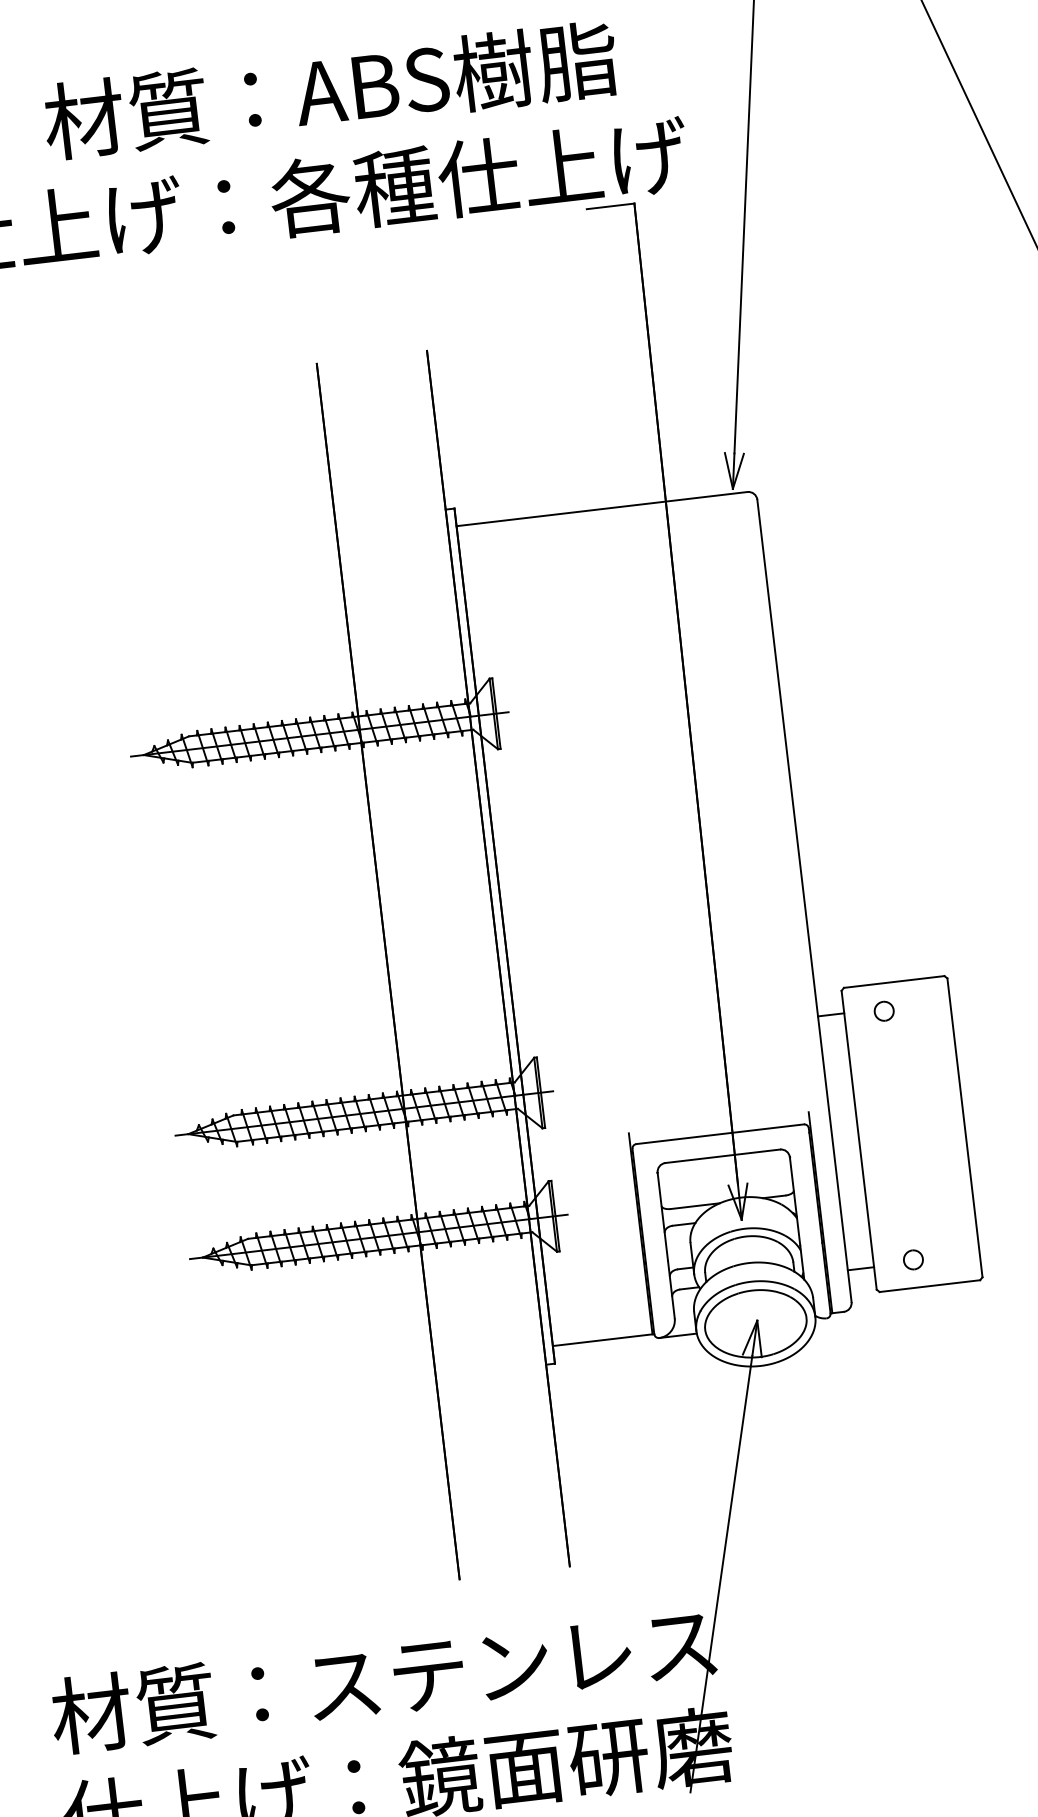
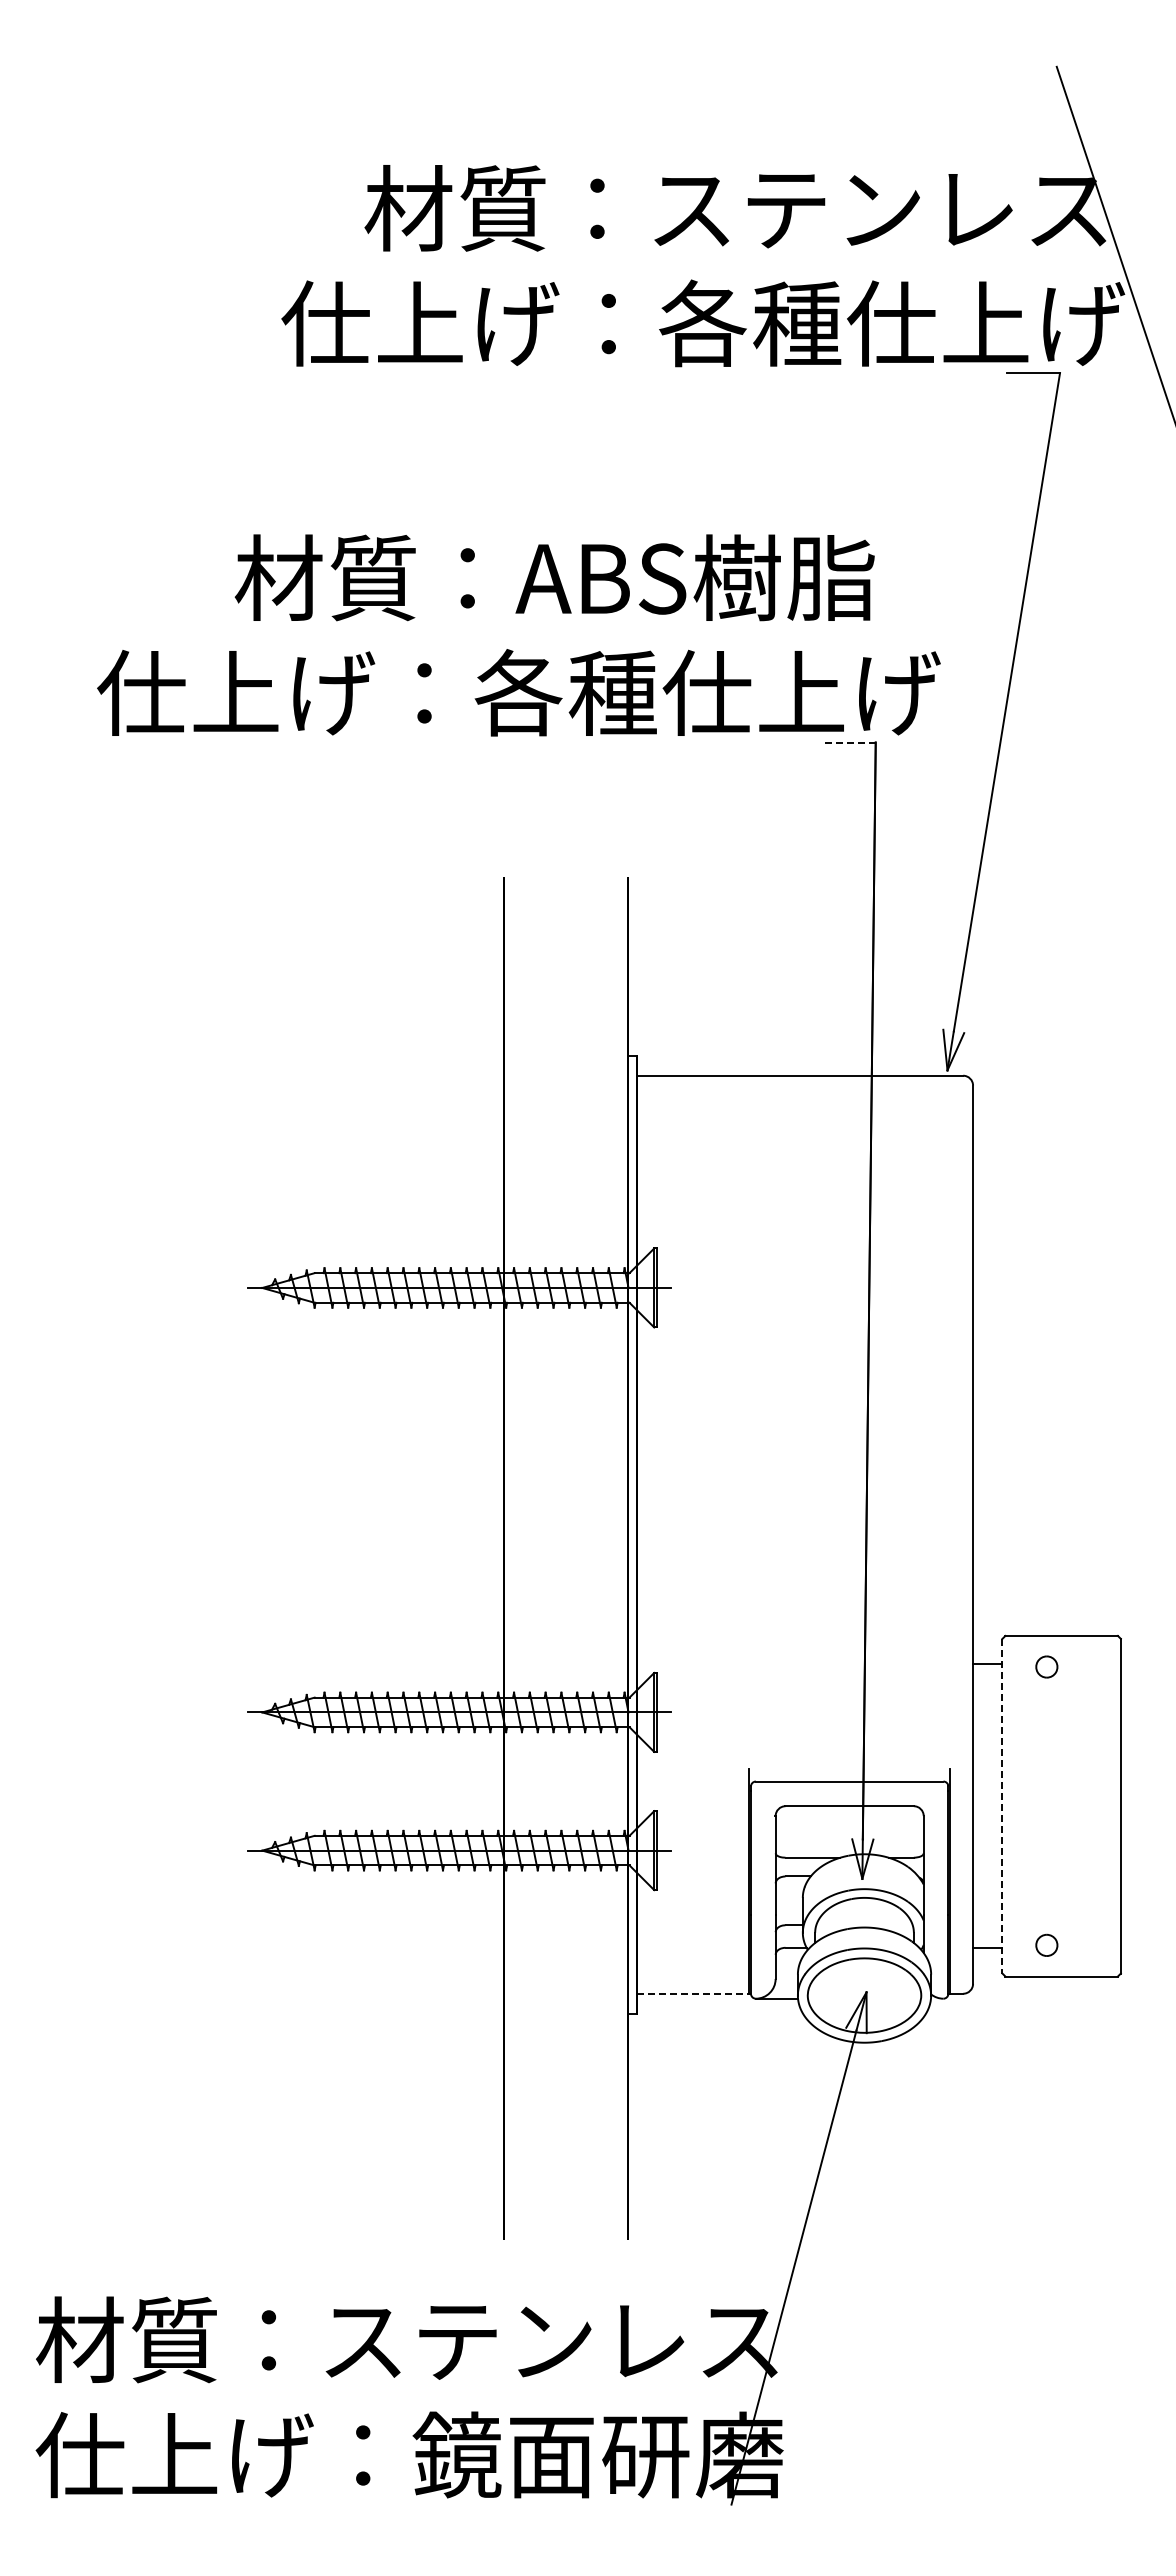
line: (610, 206) -> (849, 742), solid -> dashed
line: (859, 1140) -> (1002, 1806), solid -> dashed
line: (603, 1339) -> (694, 1993), solid -> dashed

